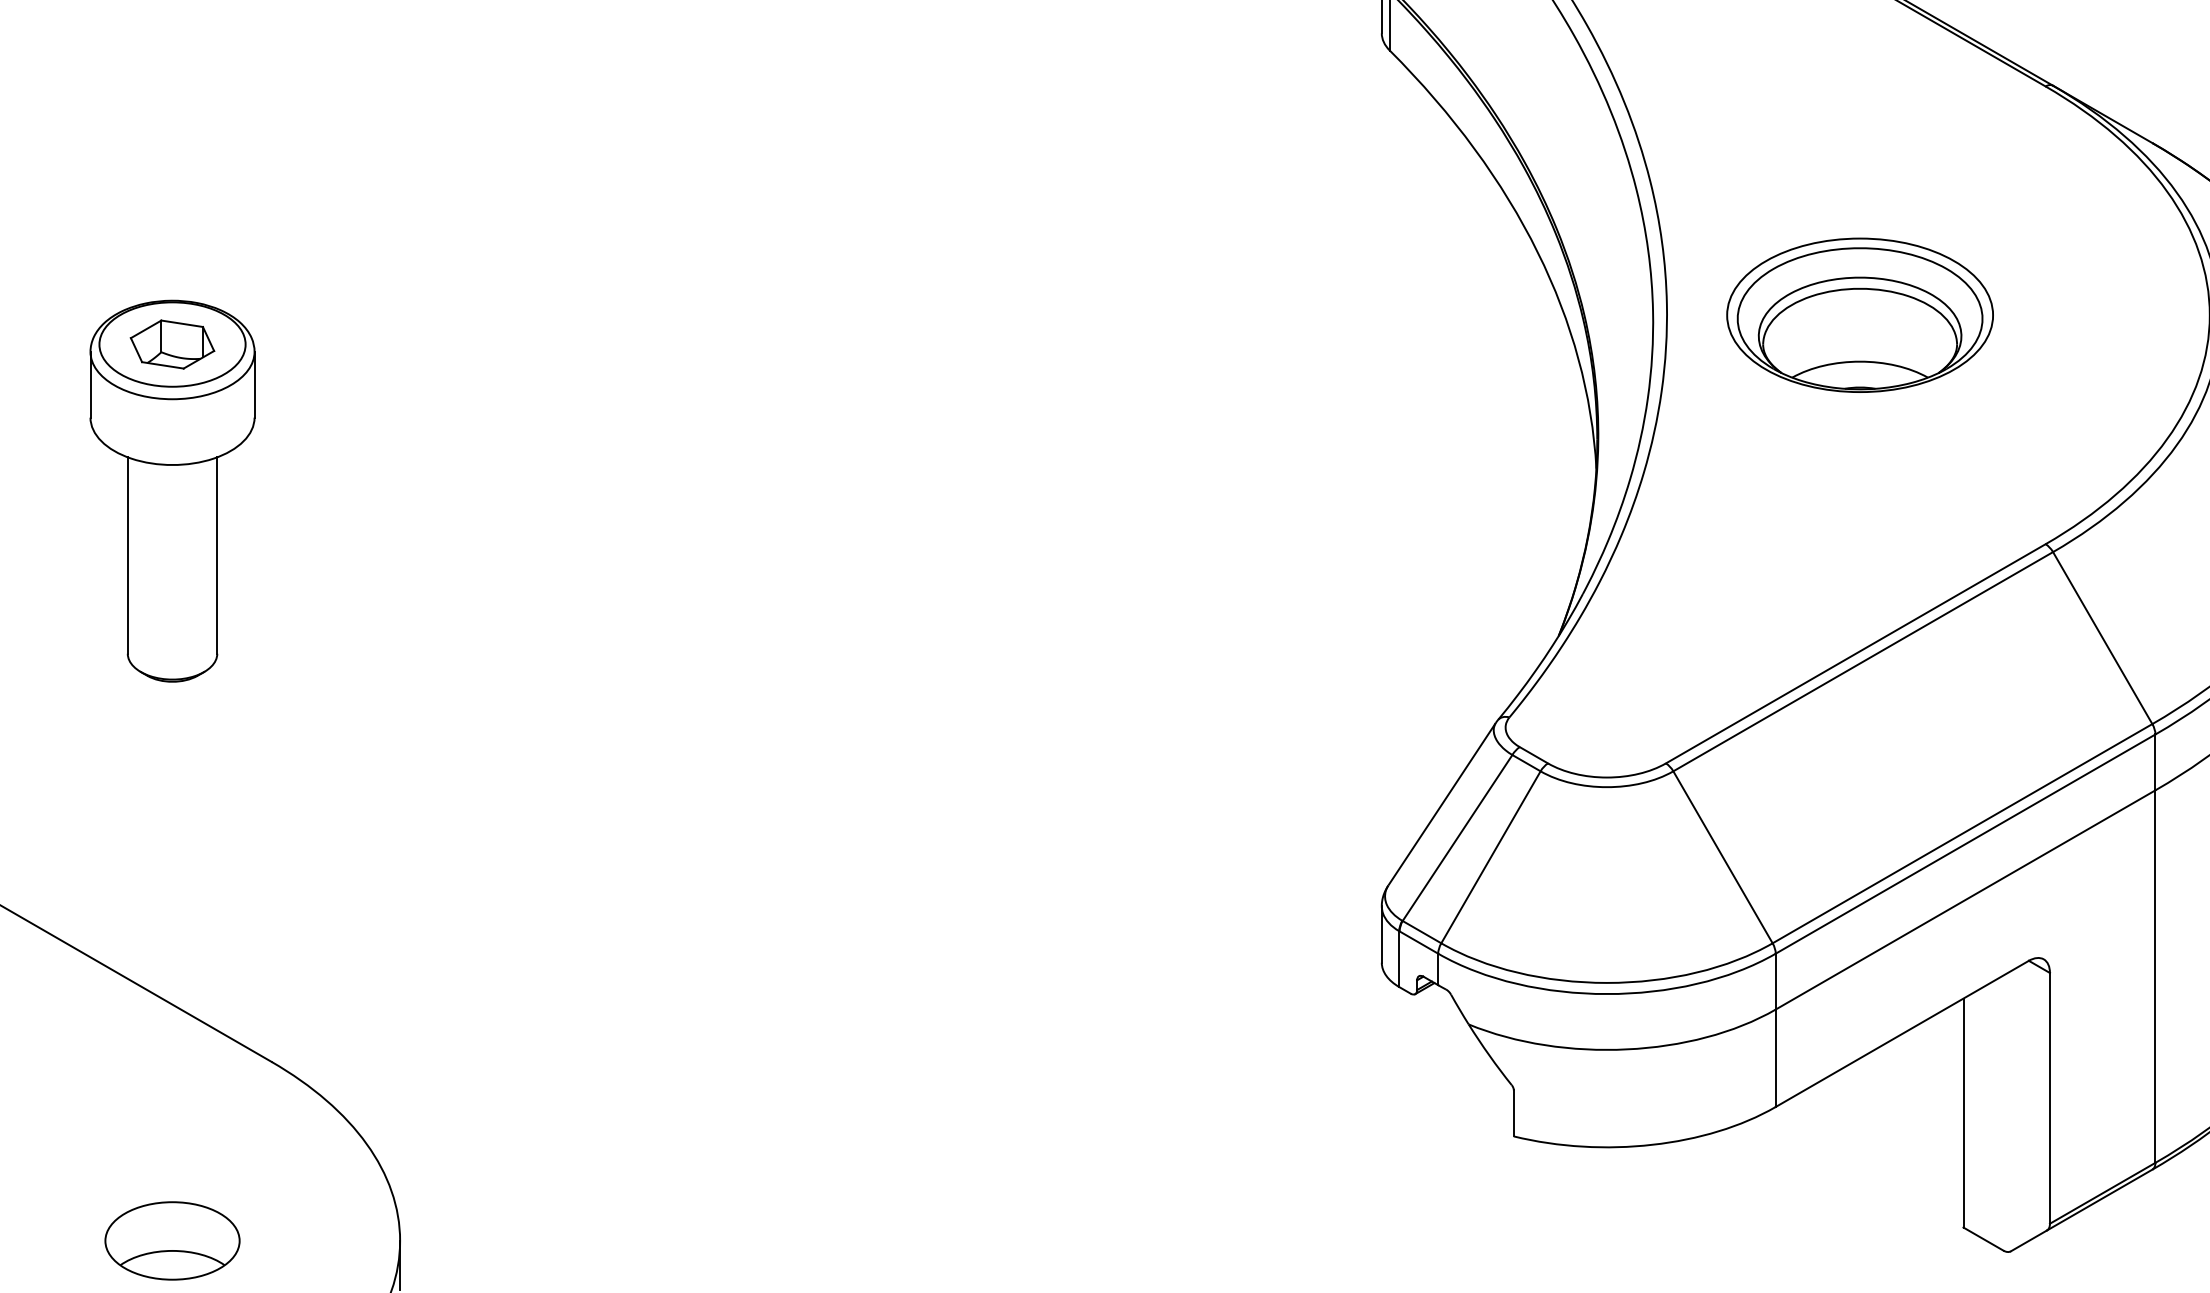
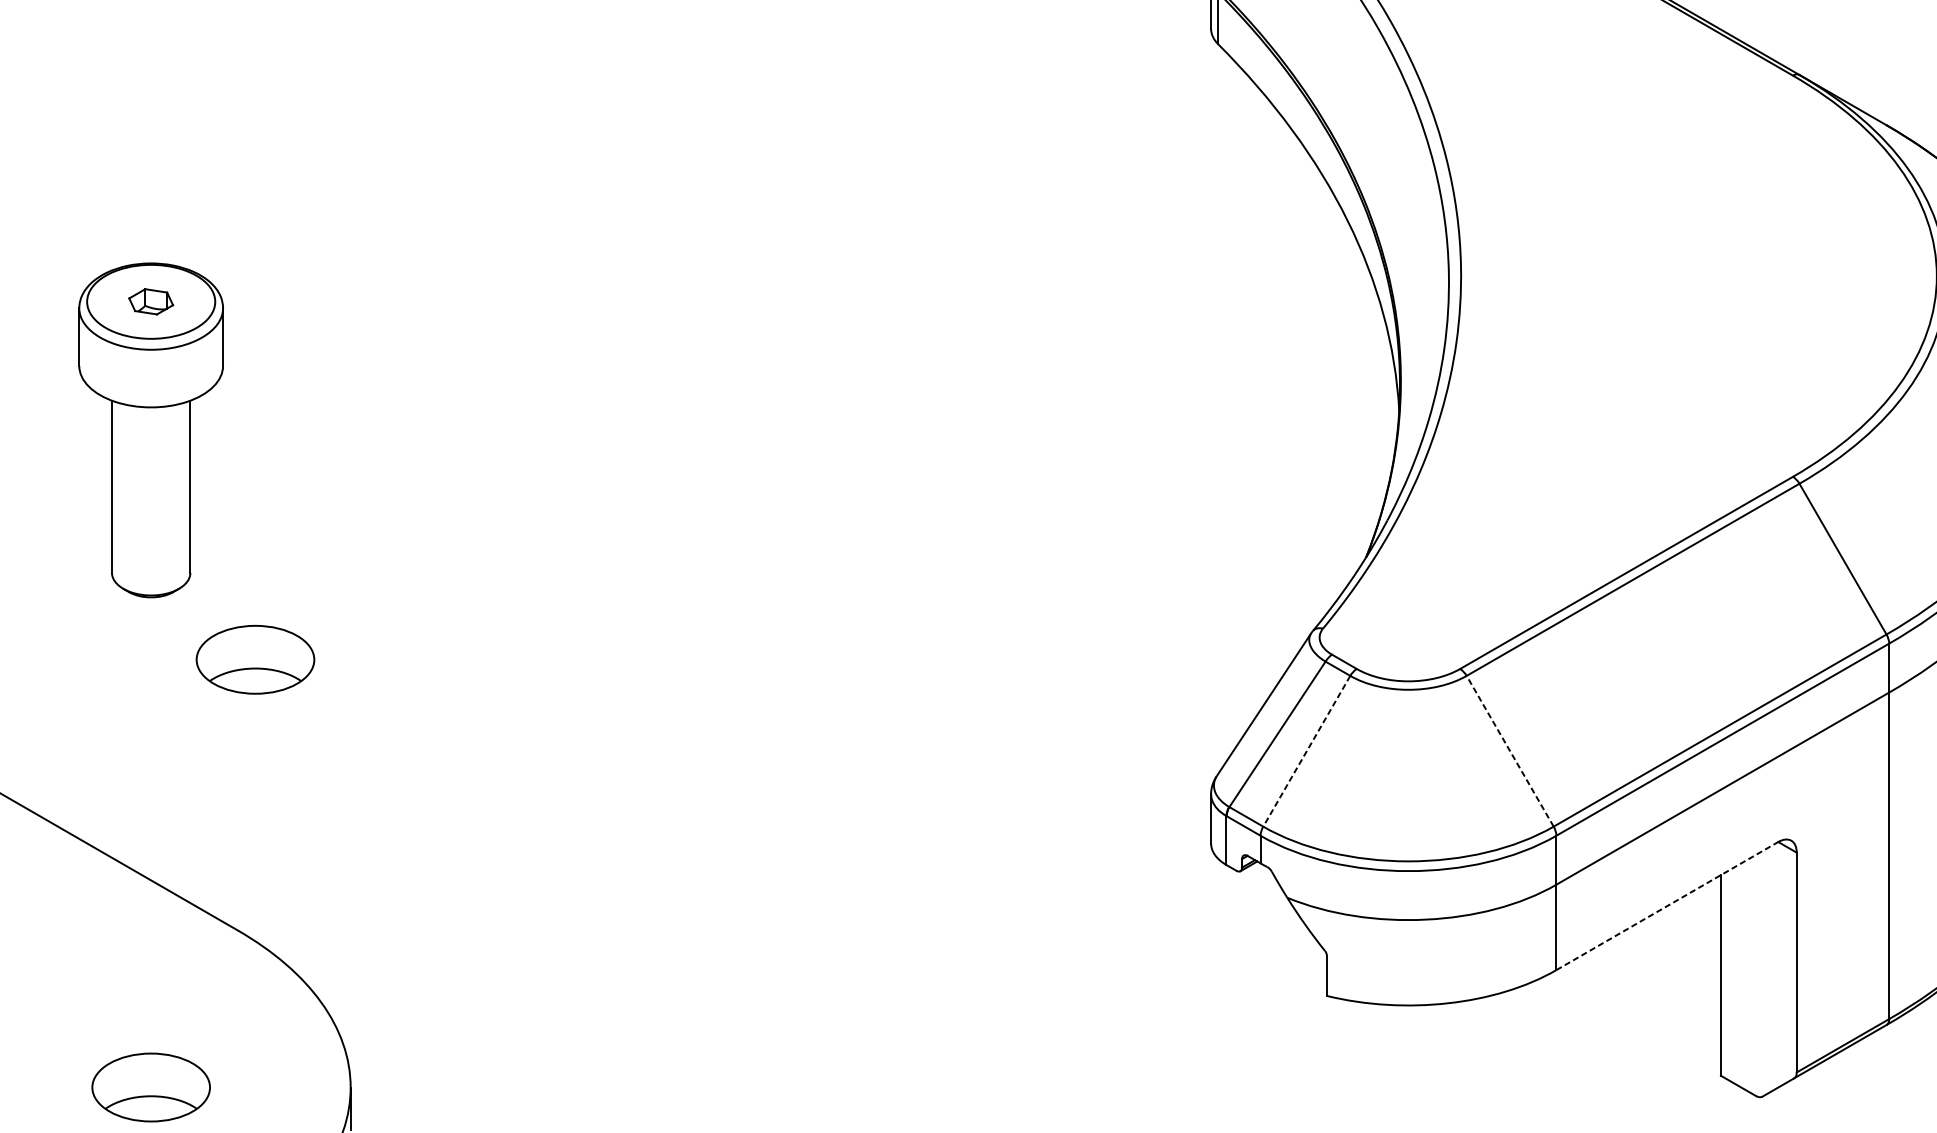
part: (1859, 314) -> (1629, 275), removed
part: (172, 344) -> (151, 301), size x0.6
part: (291, 752) -> (255, 659), added
line: (1722, 856) -> (1509, 750), solid -> dashed
line: (1490, 857) -> (1306, 751), solid -> dashed
line: (1902, 1033) -> (1667, 905), solid -> dashed

